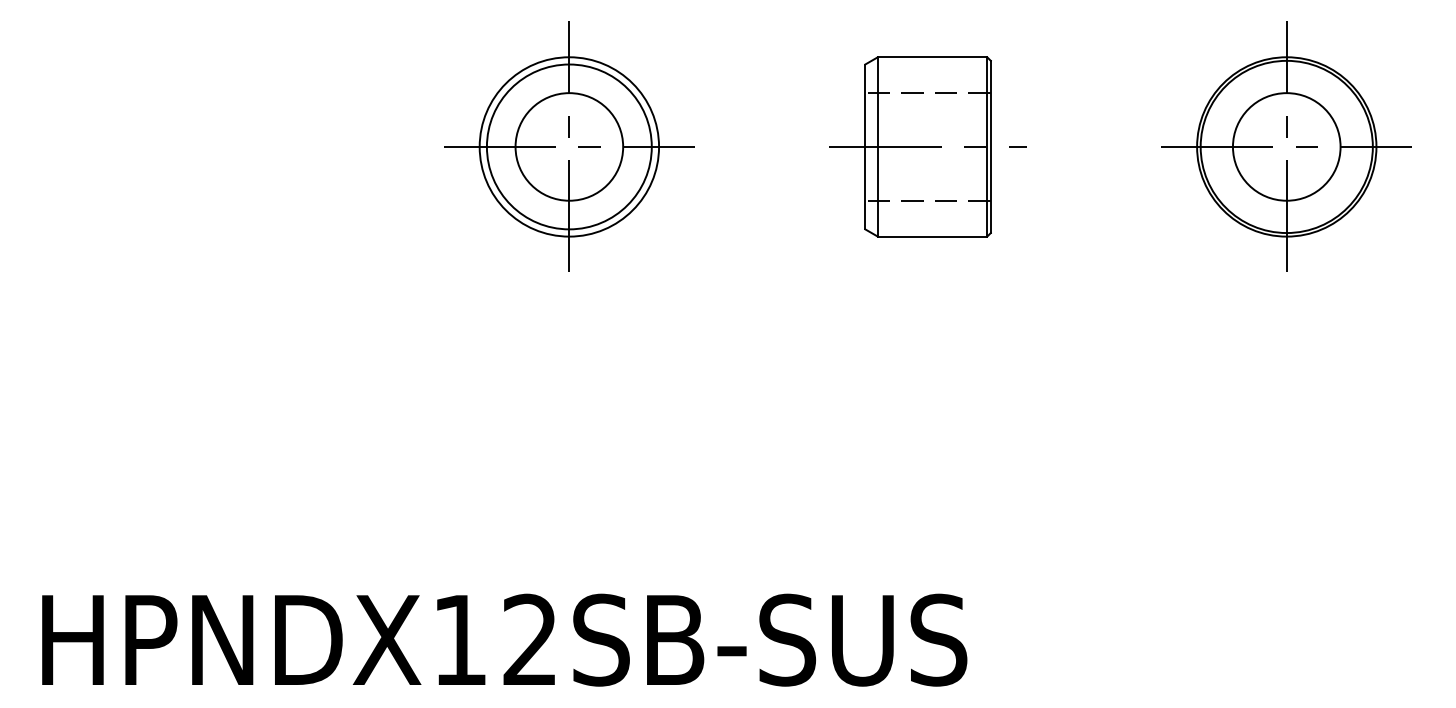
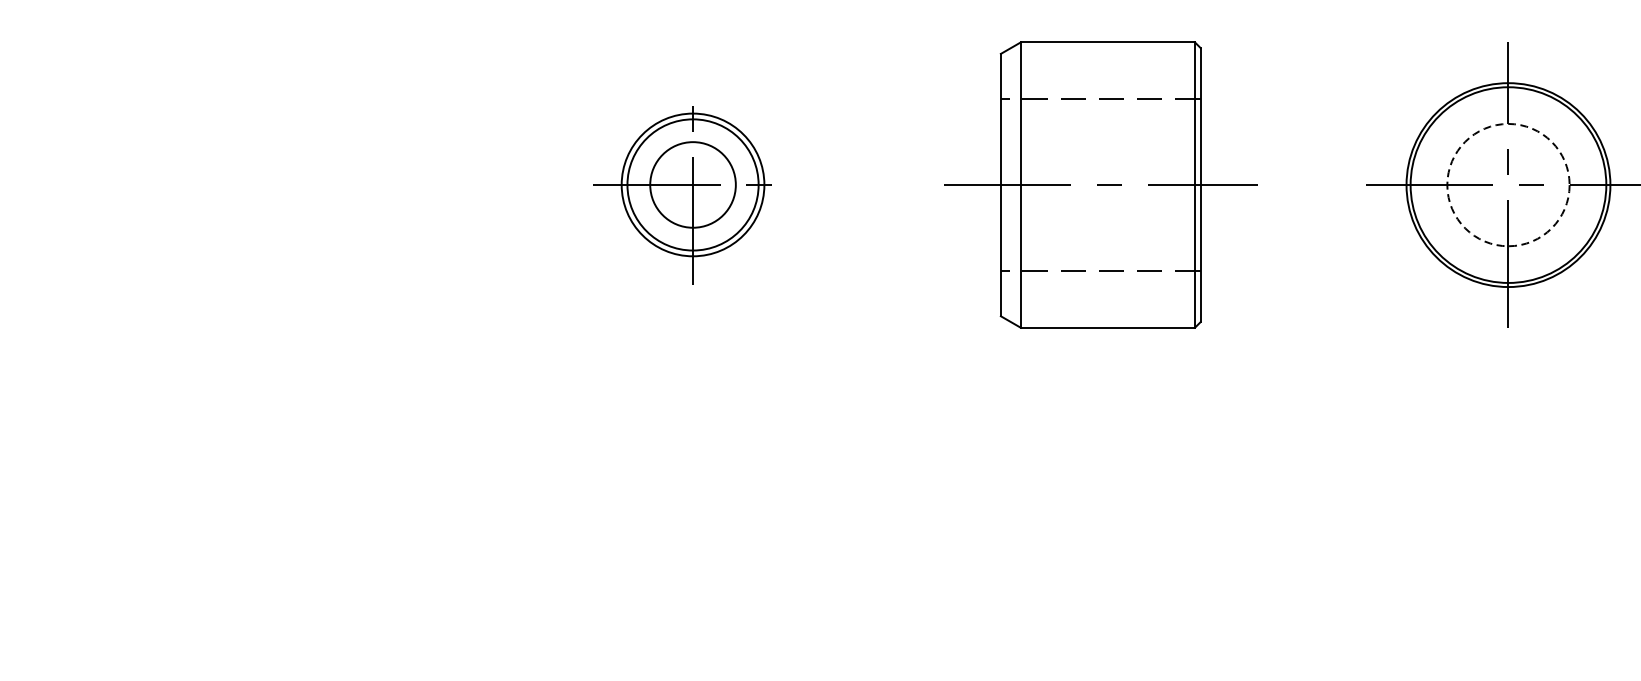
part: (569, 146) -> (693, 184), size x0.7
part: (927, 146) -> (1100, 184), size x1.4
circle: (1286, 146) -> (1508, 184), solid -> dashed

